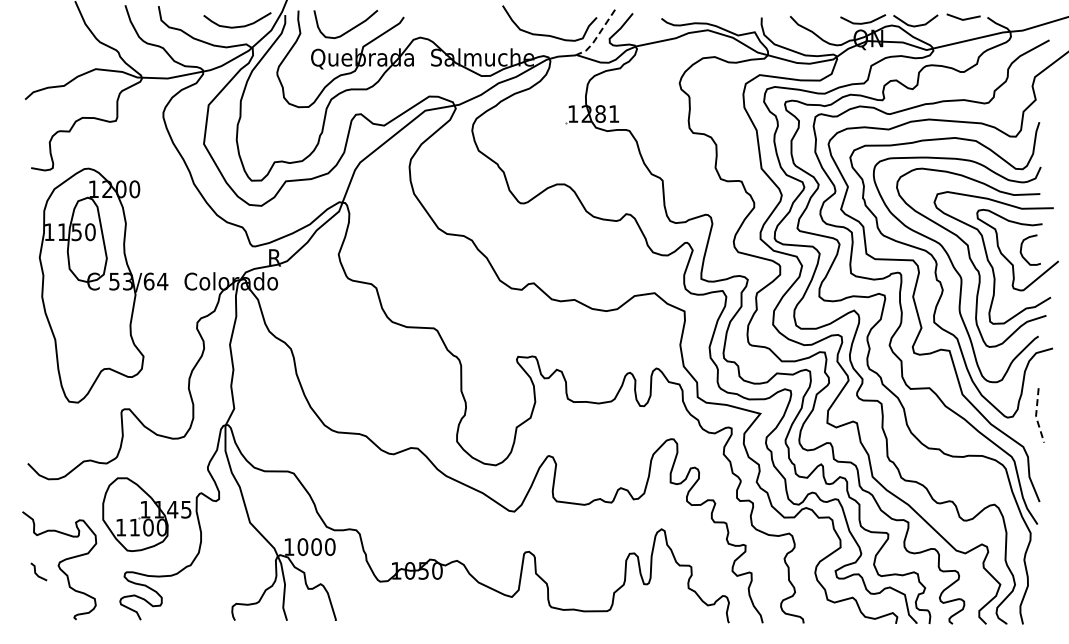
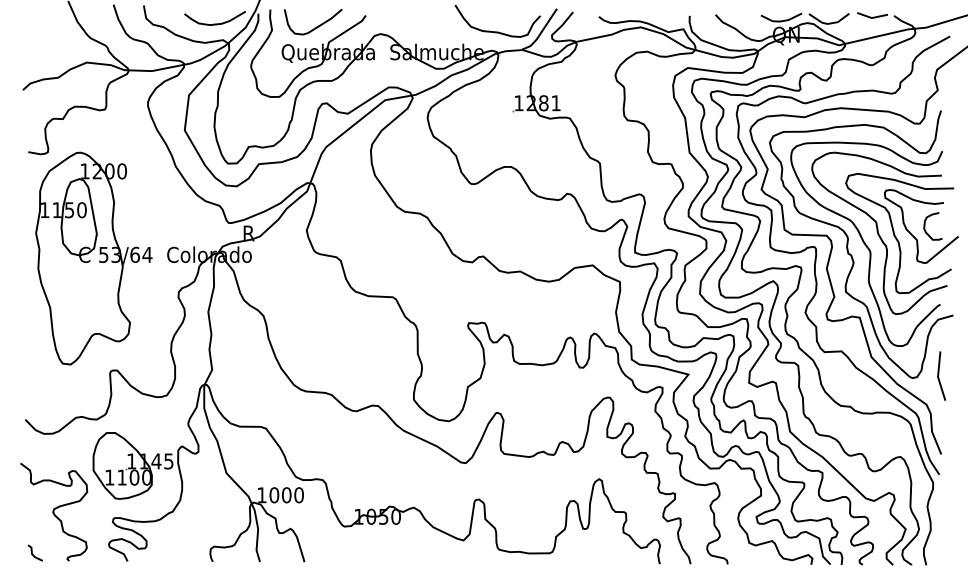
line: (597, 36) -> (541, 33), dashed -> solid
line: (1036, 416) -> (938, 377), dashed -> solid
line: (36, 572) -> (33, 553), moved

